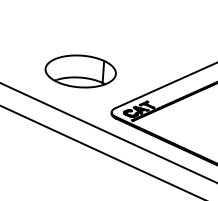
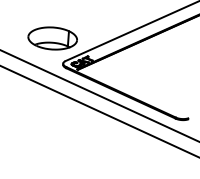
part: (80, 71) -> (52, 38), moved

